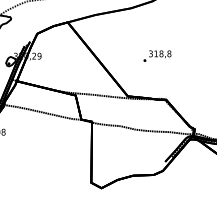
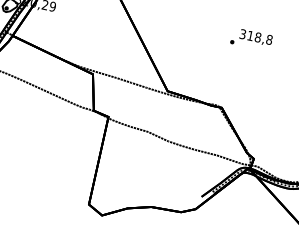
text: (157, 55) -> (251, 38), moved

